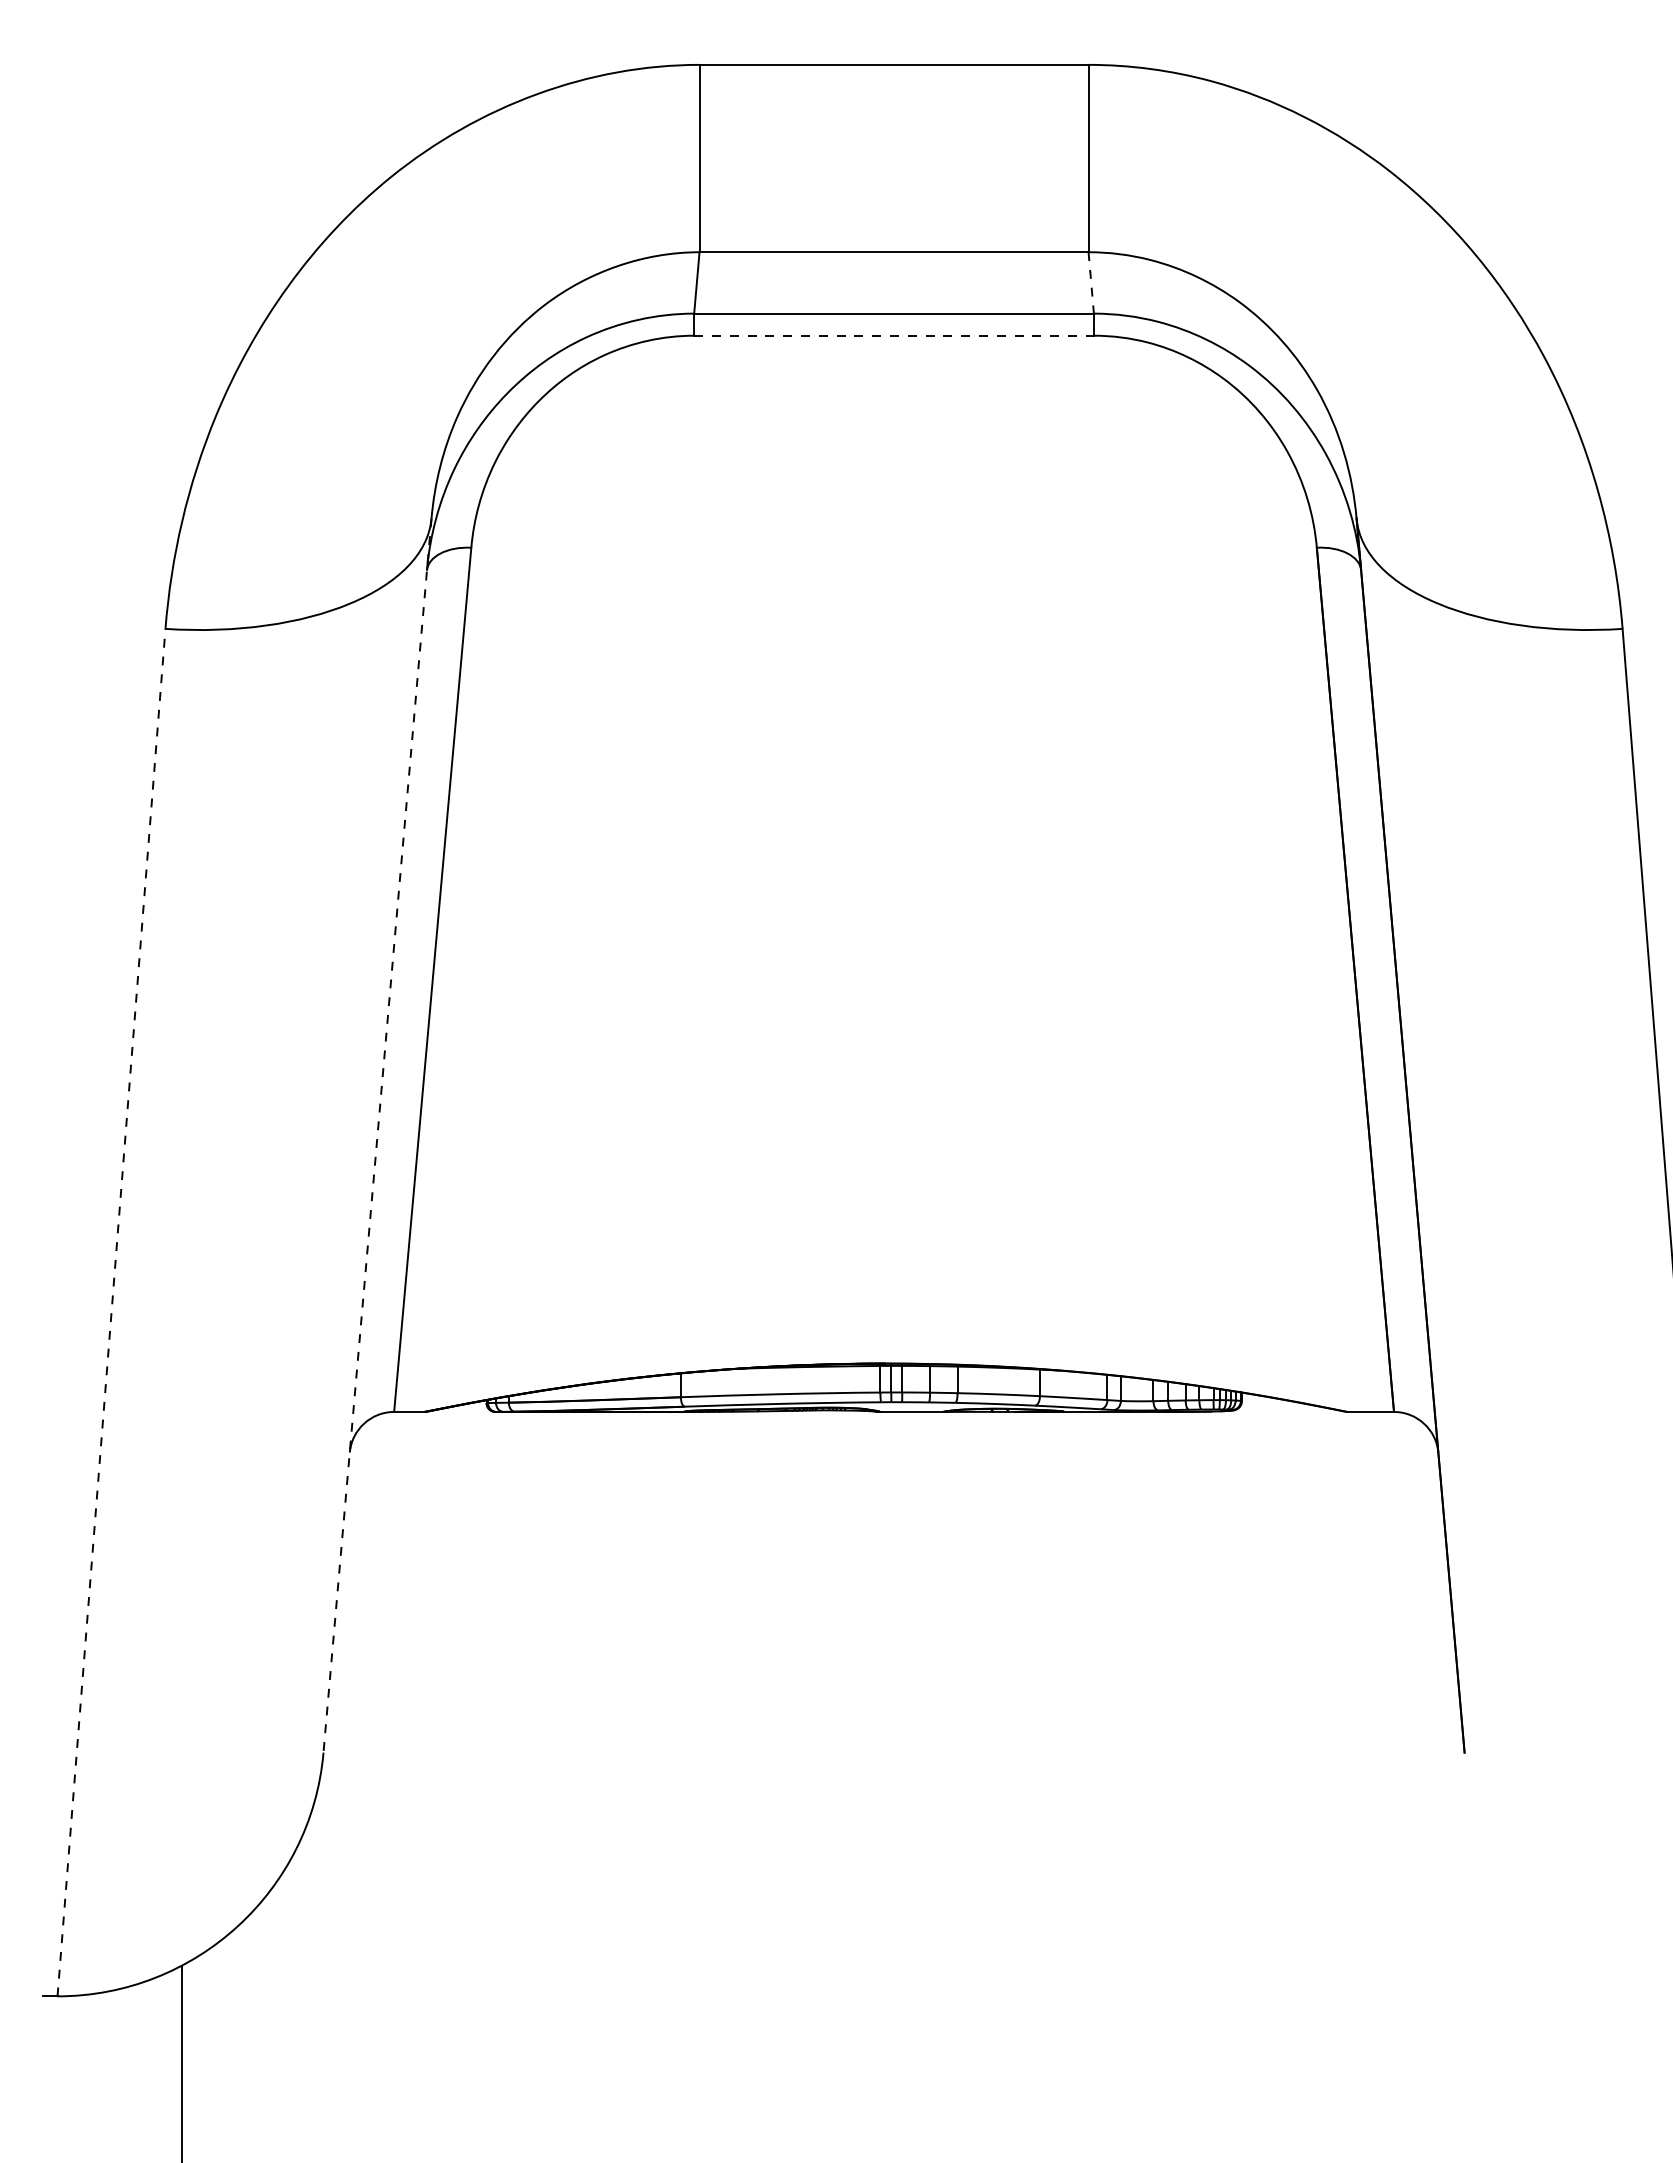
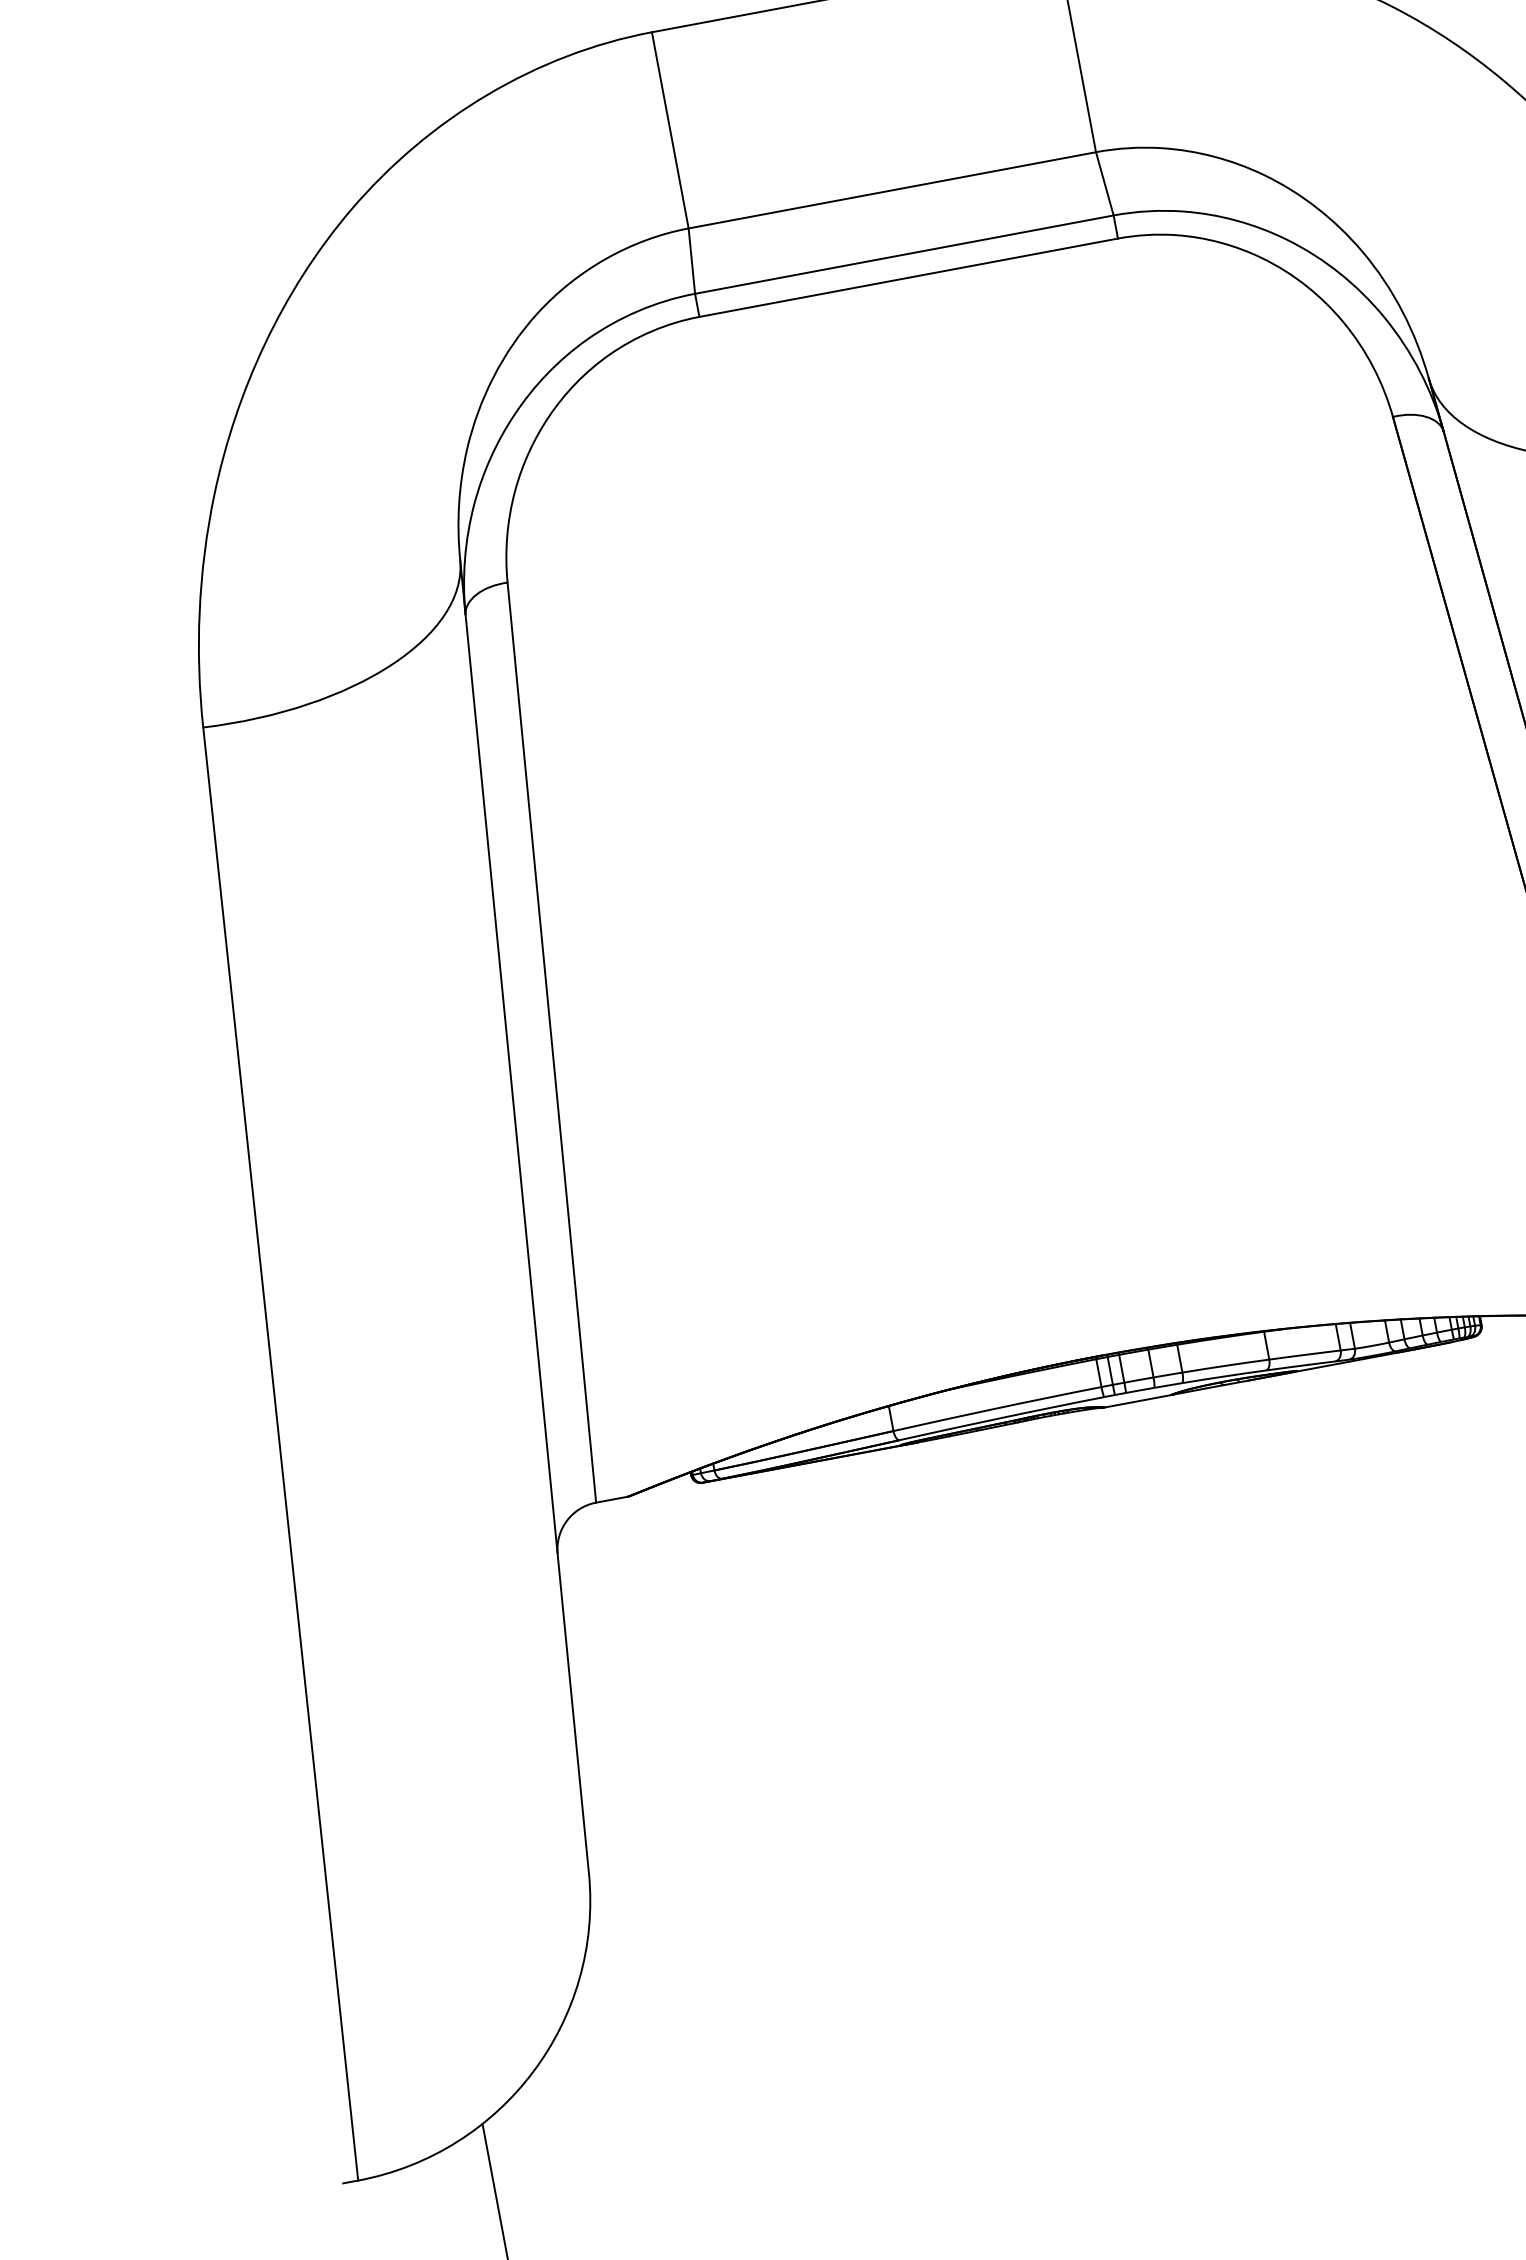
line: (1091, 282) -> (1105, 183), dashed -> solid
line: (894, 335) -> (909, 277), dashed -> solid
line: (377, 1136) -> (524, 1217), dashed -> solid
line: (111, 1312) -> (280, 1453), dashed -> solid

